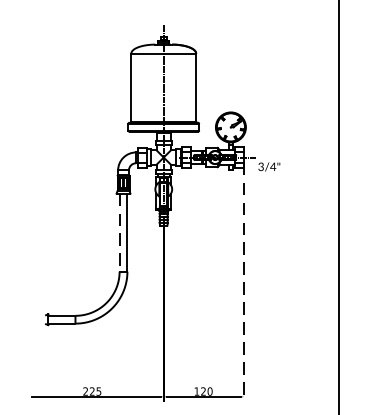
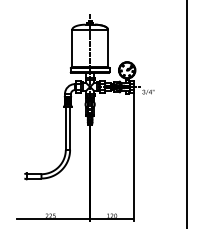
line: (119, 232) -> (65, 128), dashed -> solid
line: (244, 281) -> (134, 155), dashed -> solid

